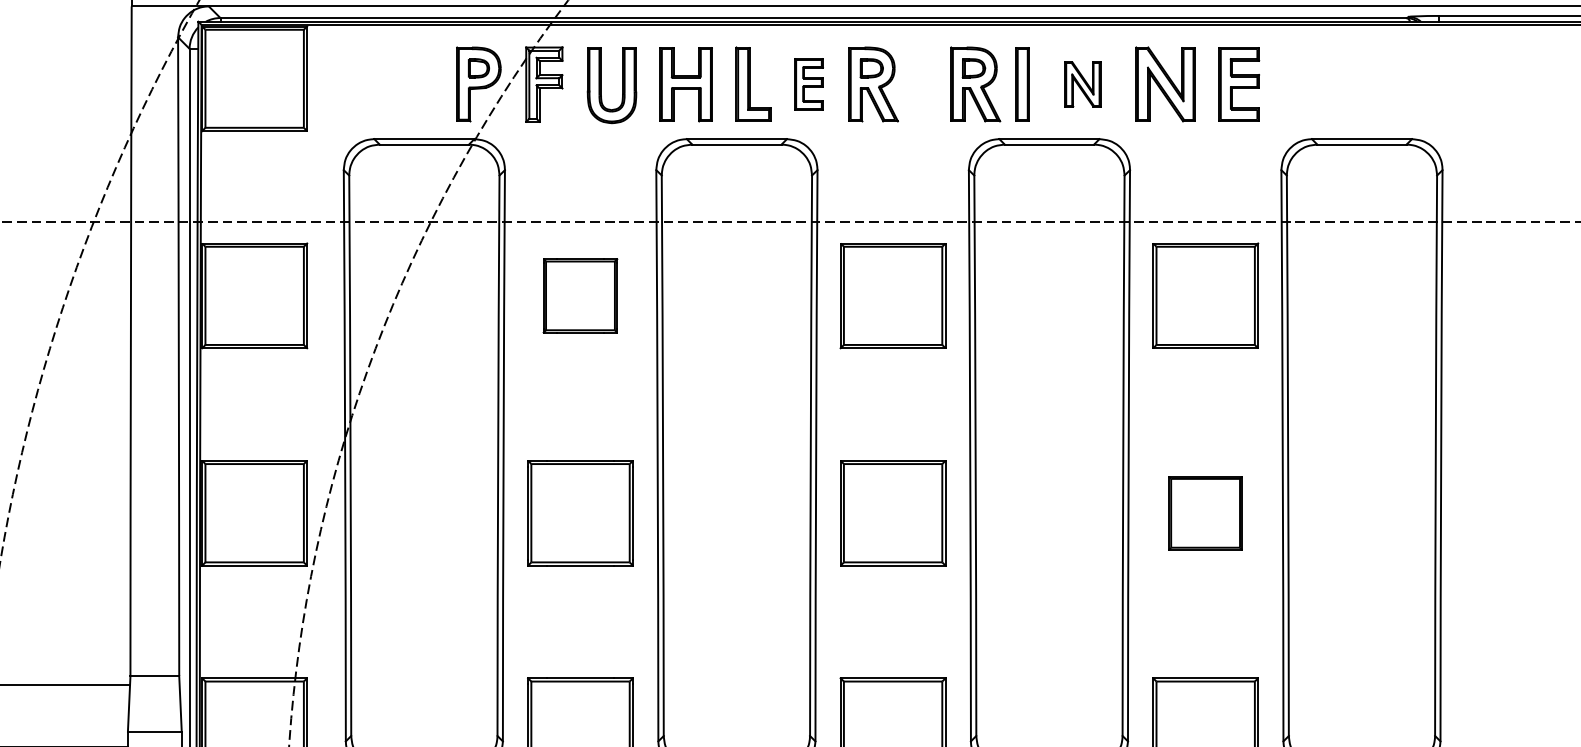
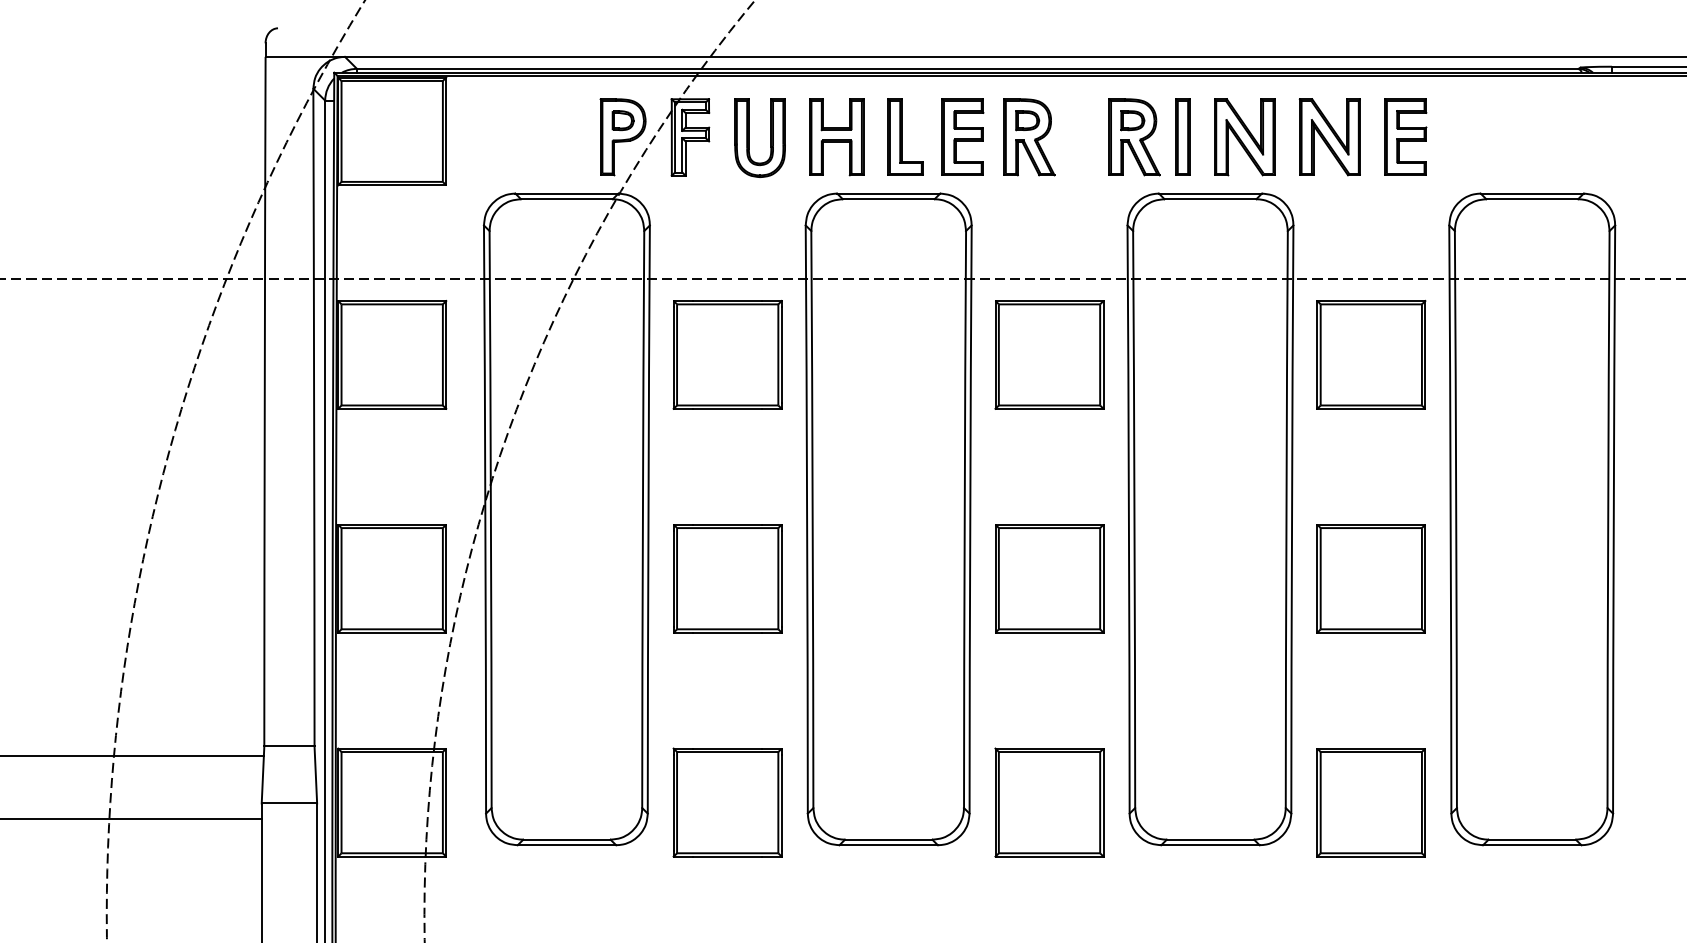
part: (808, 83) -> (962, 136), size x1.43
part: (1082, 84) -> (1244, 137), size x1.67
part: (580, 295) -> (727, 354), size x1.43
part: (1204, 513) -> (1370, 578), size x1.43

